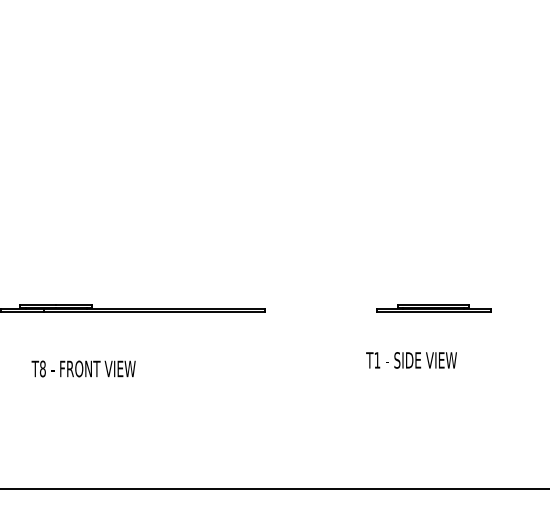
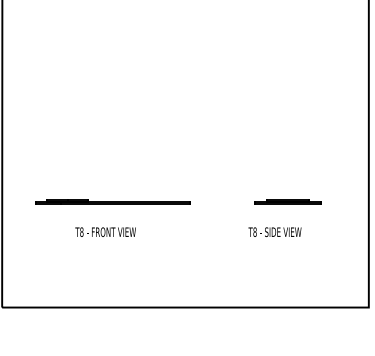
text: (376, 359) -> (254, 231), T1 -> T8
text: (83, 367) -> (105, 231), moved

